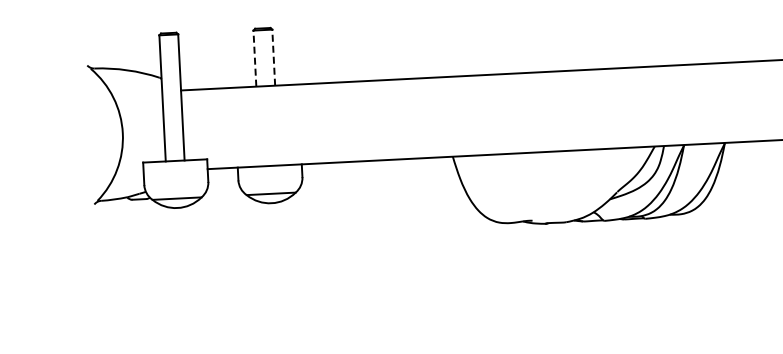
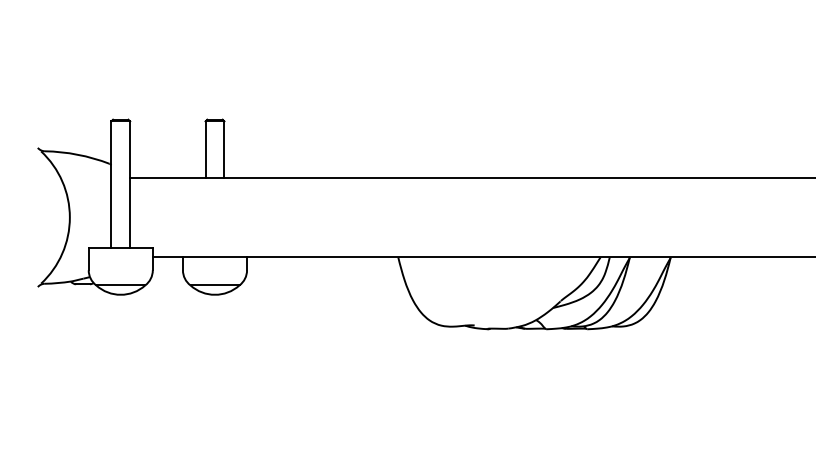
line: (273, 57) -> (224, 149), dashed -> solid
line: (254, 58) -> (205, 149), dashed -> solid

